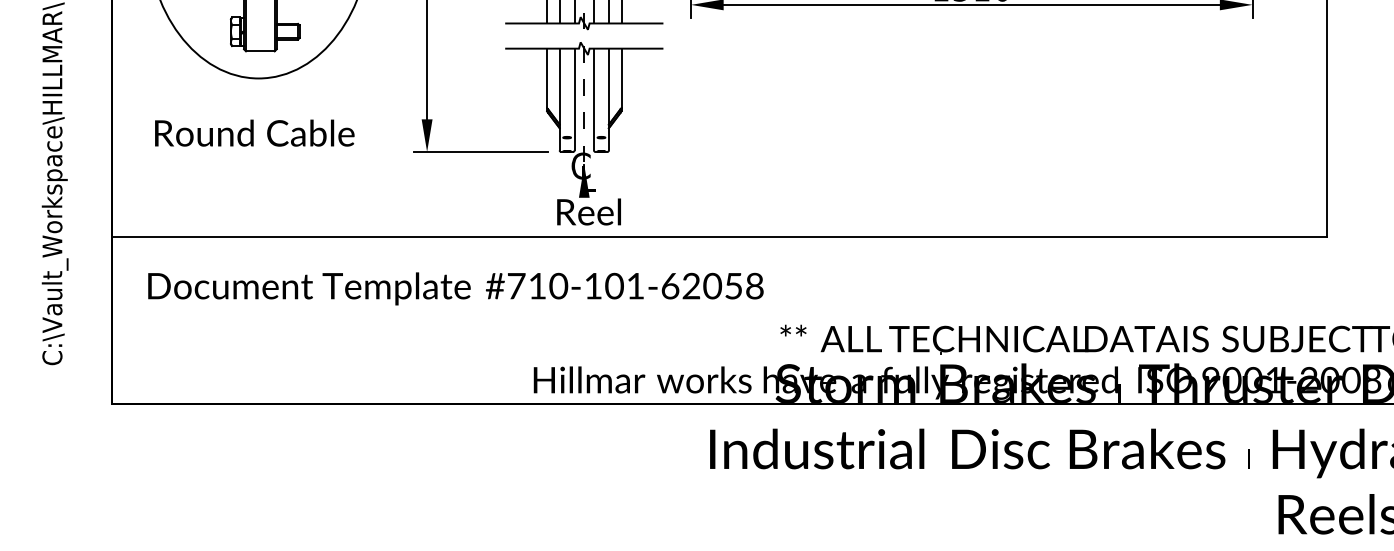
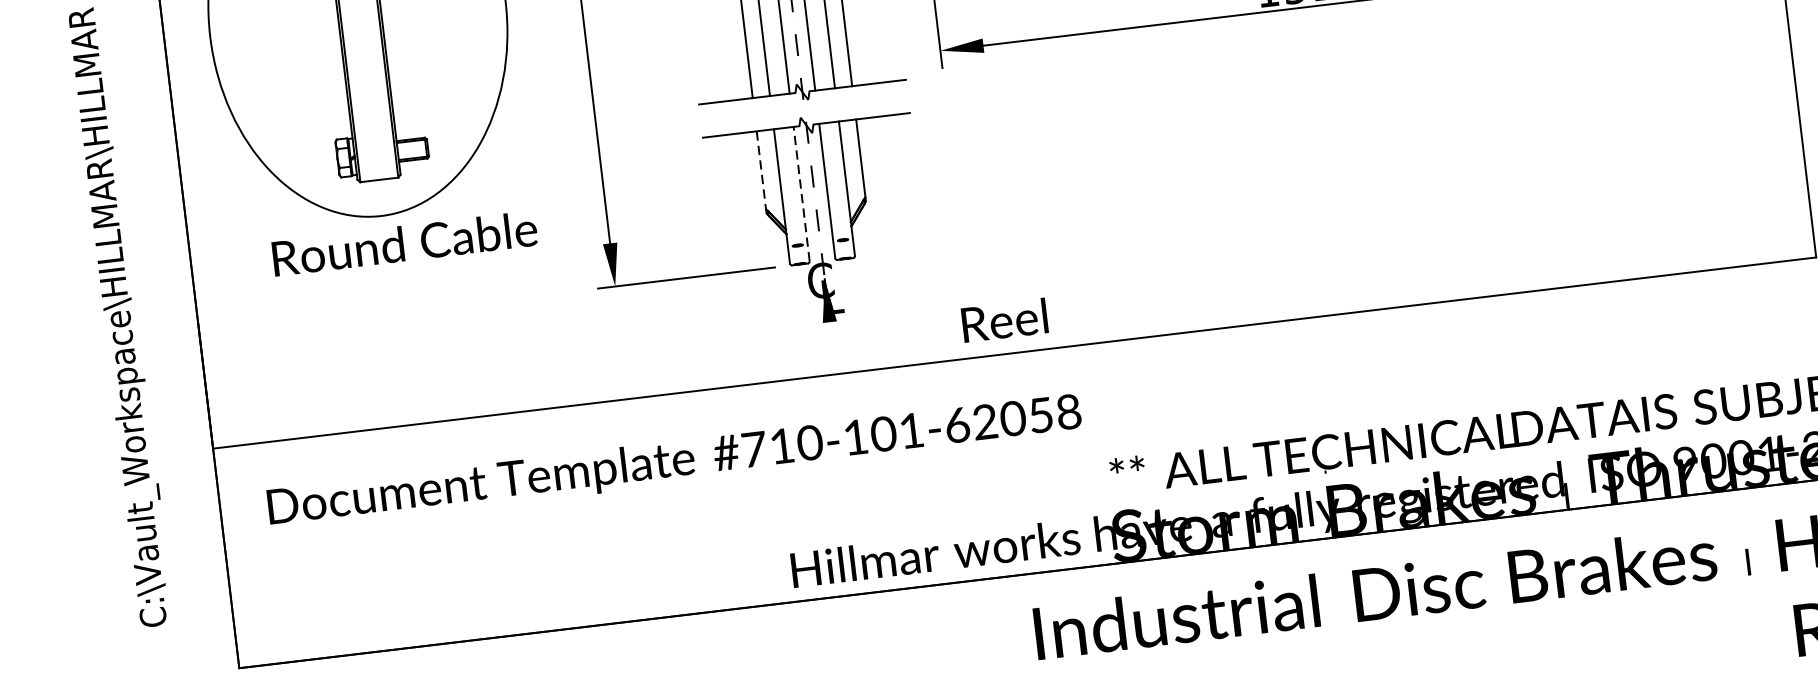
line: (546, 78) -> (761, 170), solid -> dashed
line: (574, 99) -> (801, 194), solid -> dashed
text: (254, 132) -> (404, 242), moved
text: (588, 211) -> (1003, 319), moved

